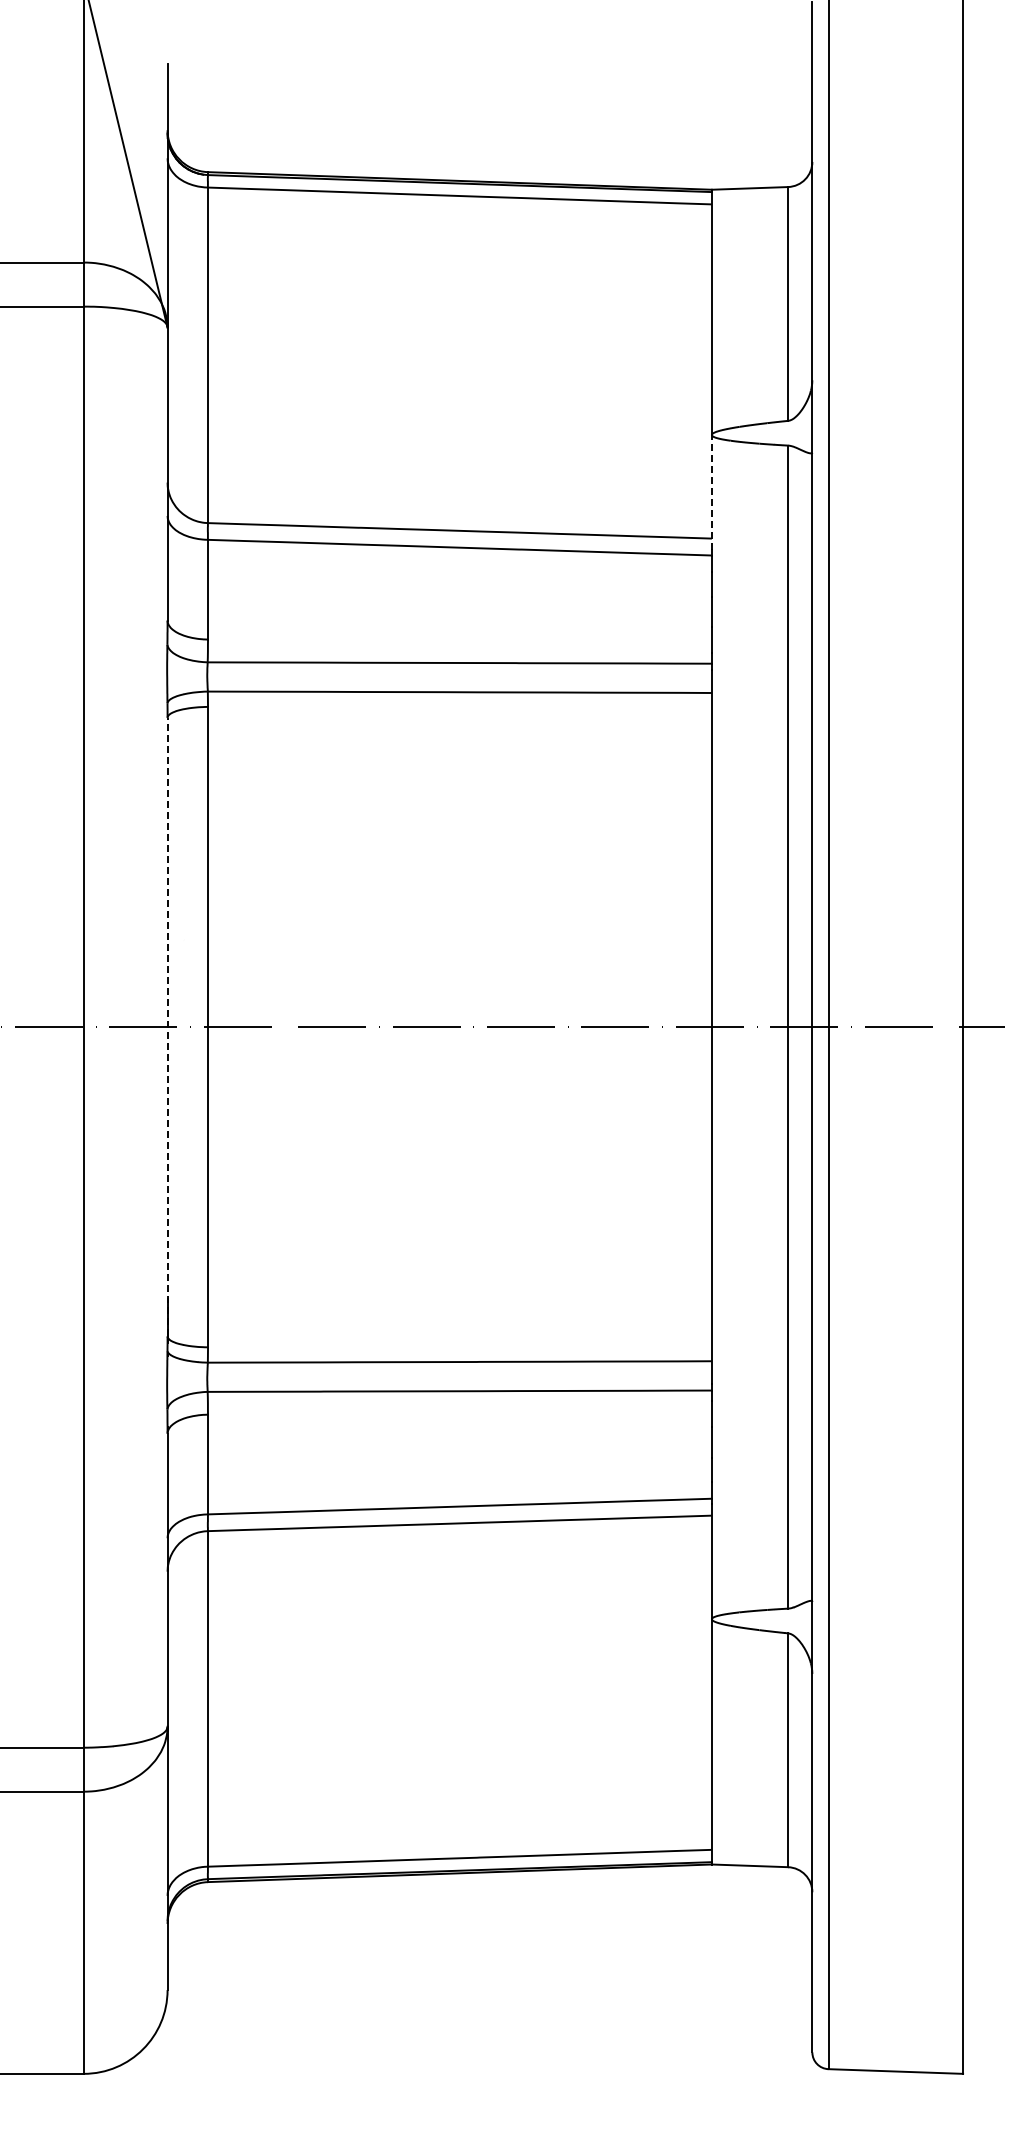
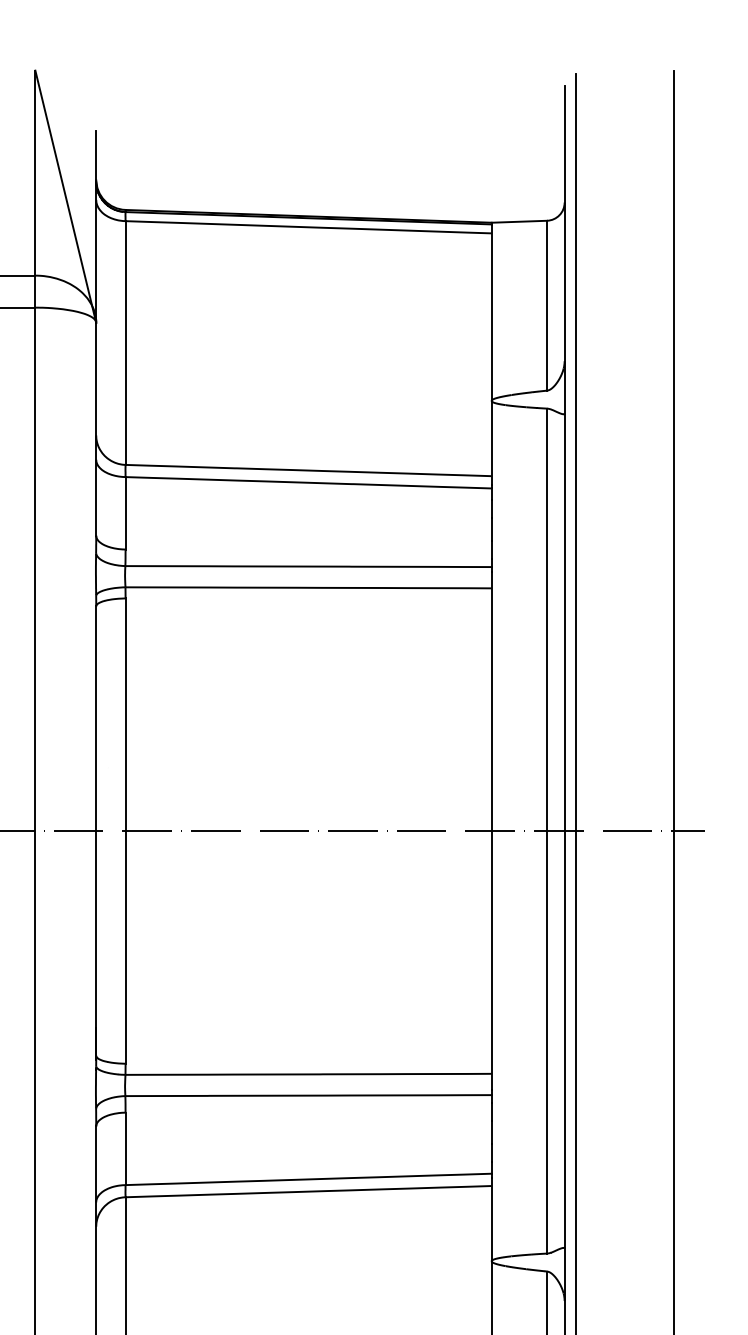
line: (711, 492) -> (491, 442), dashed -> solid
line: (167, 1026) -> (96, 830), dashed -> solid

